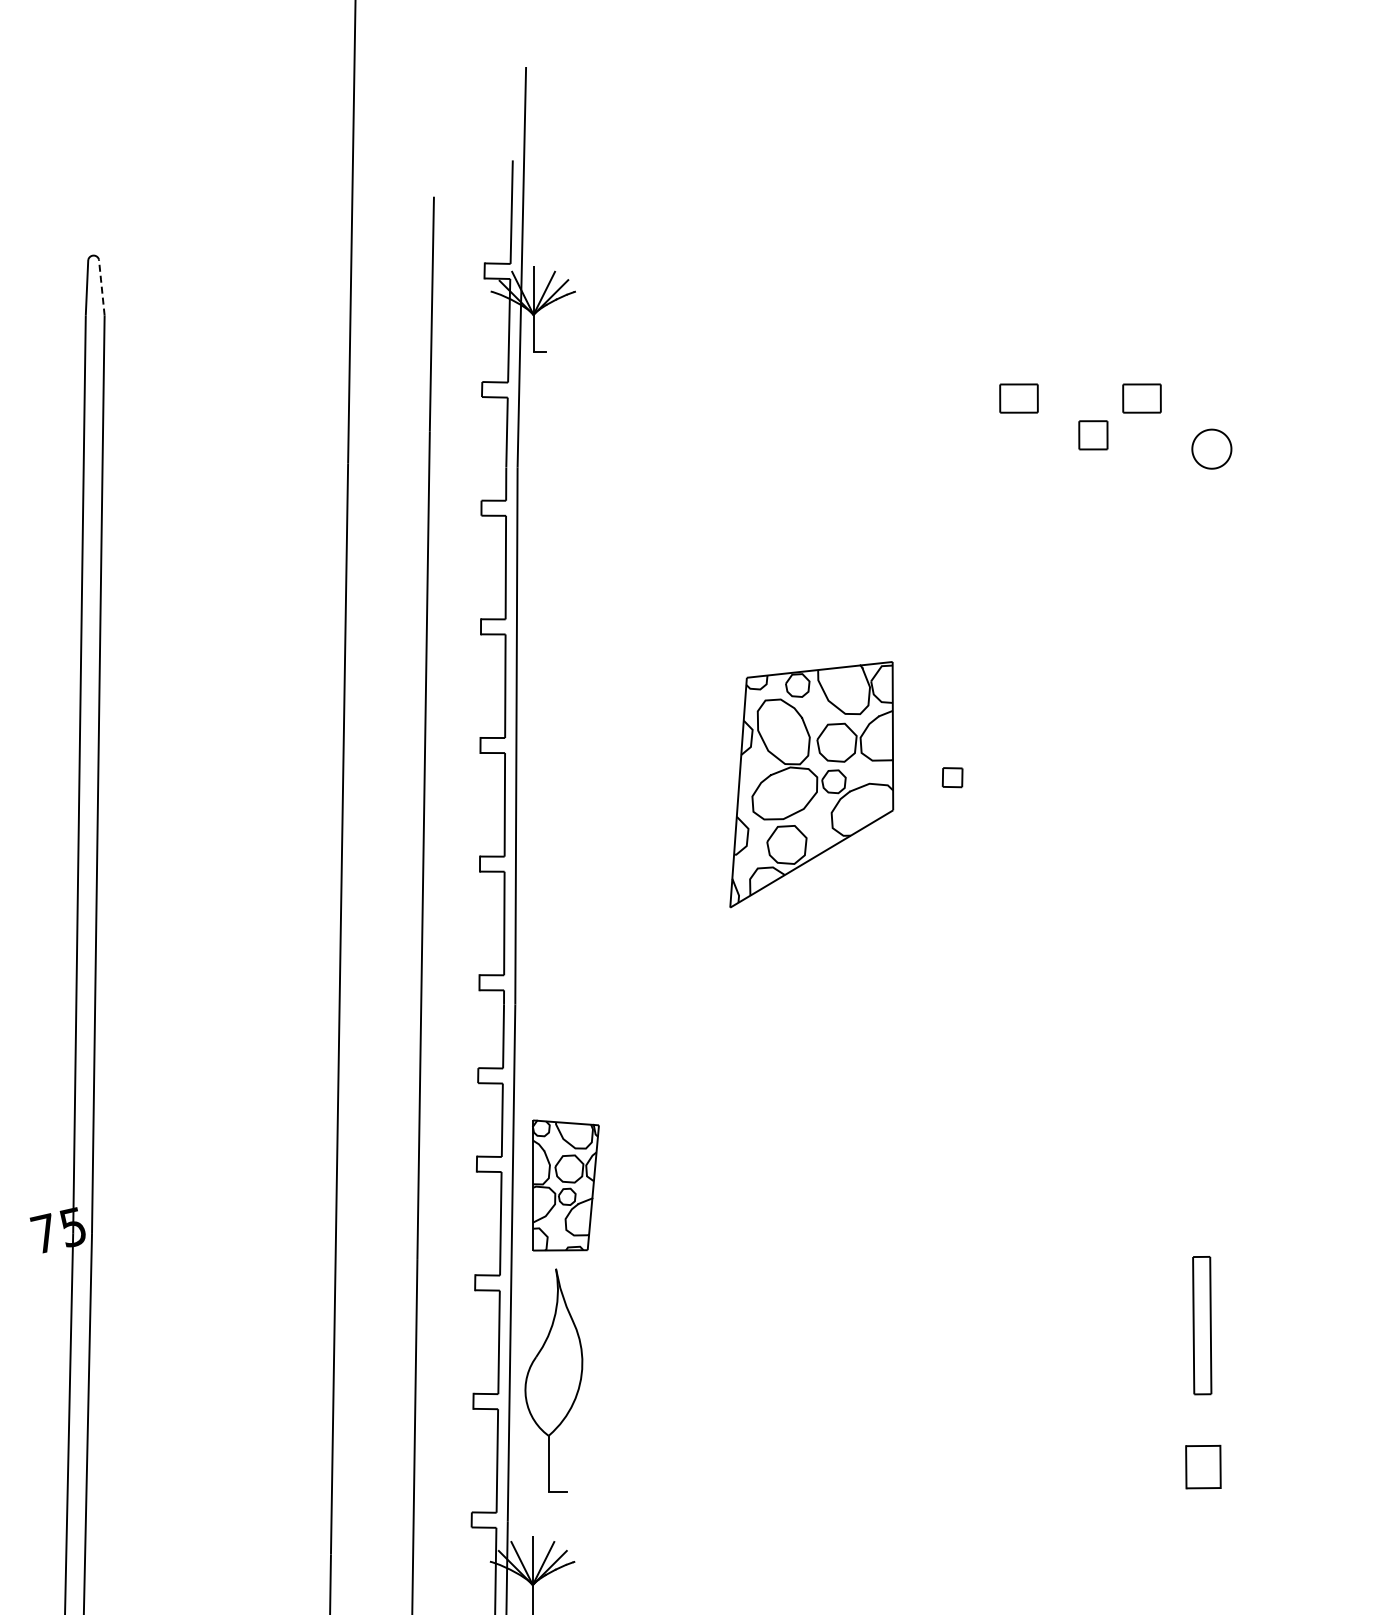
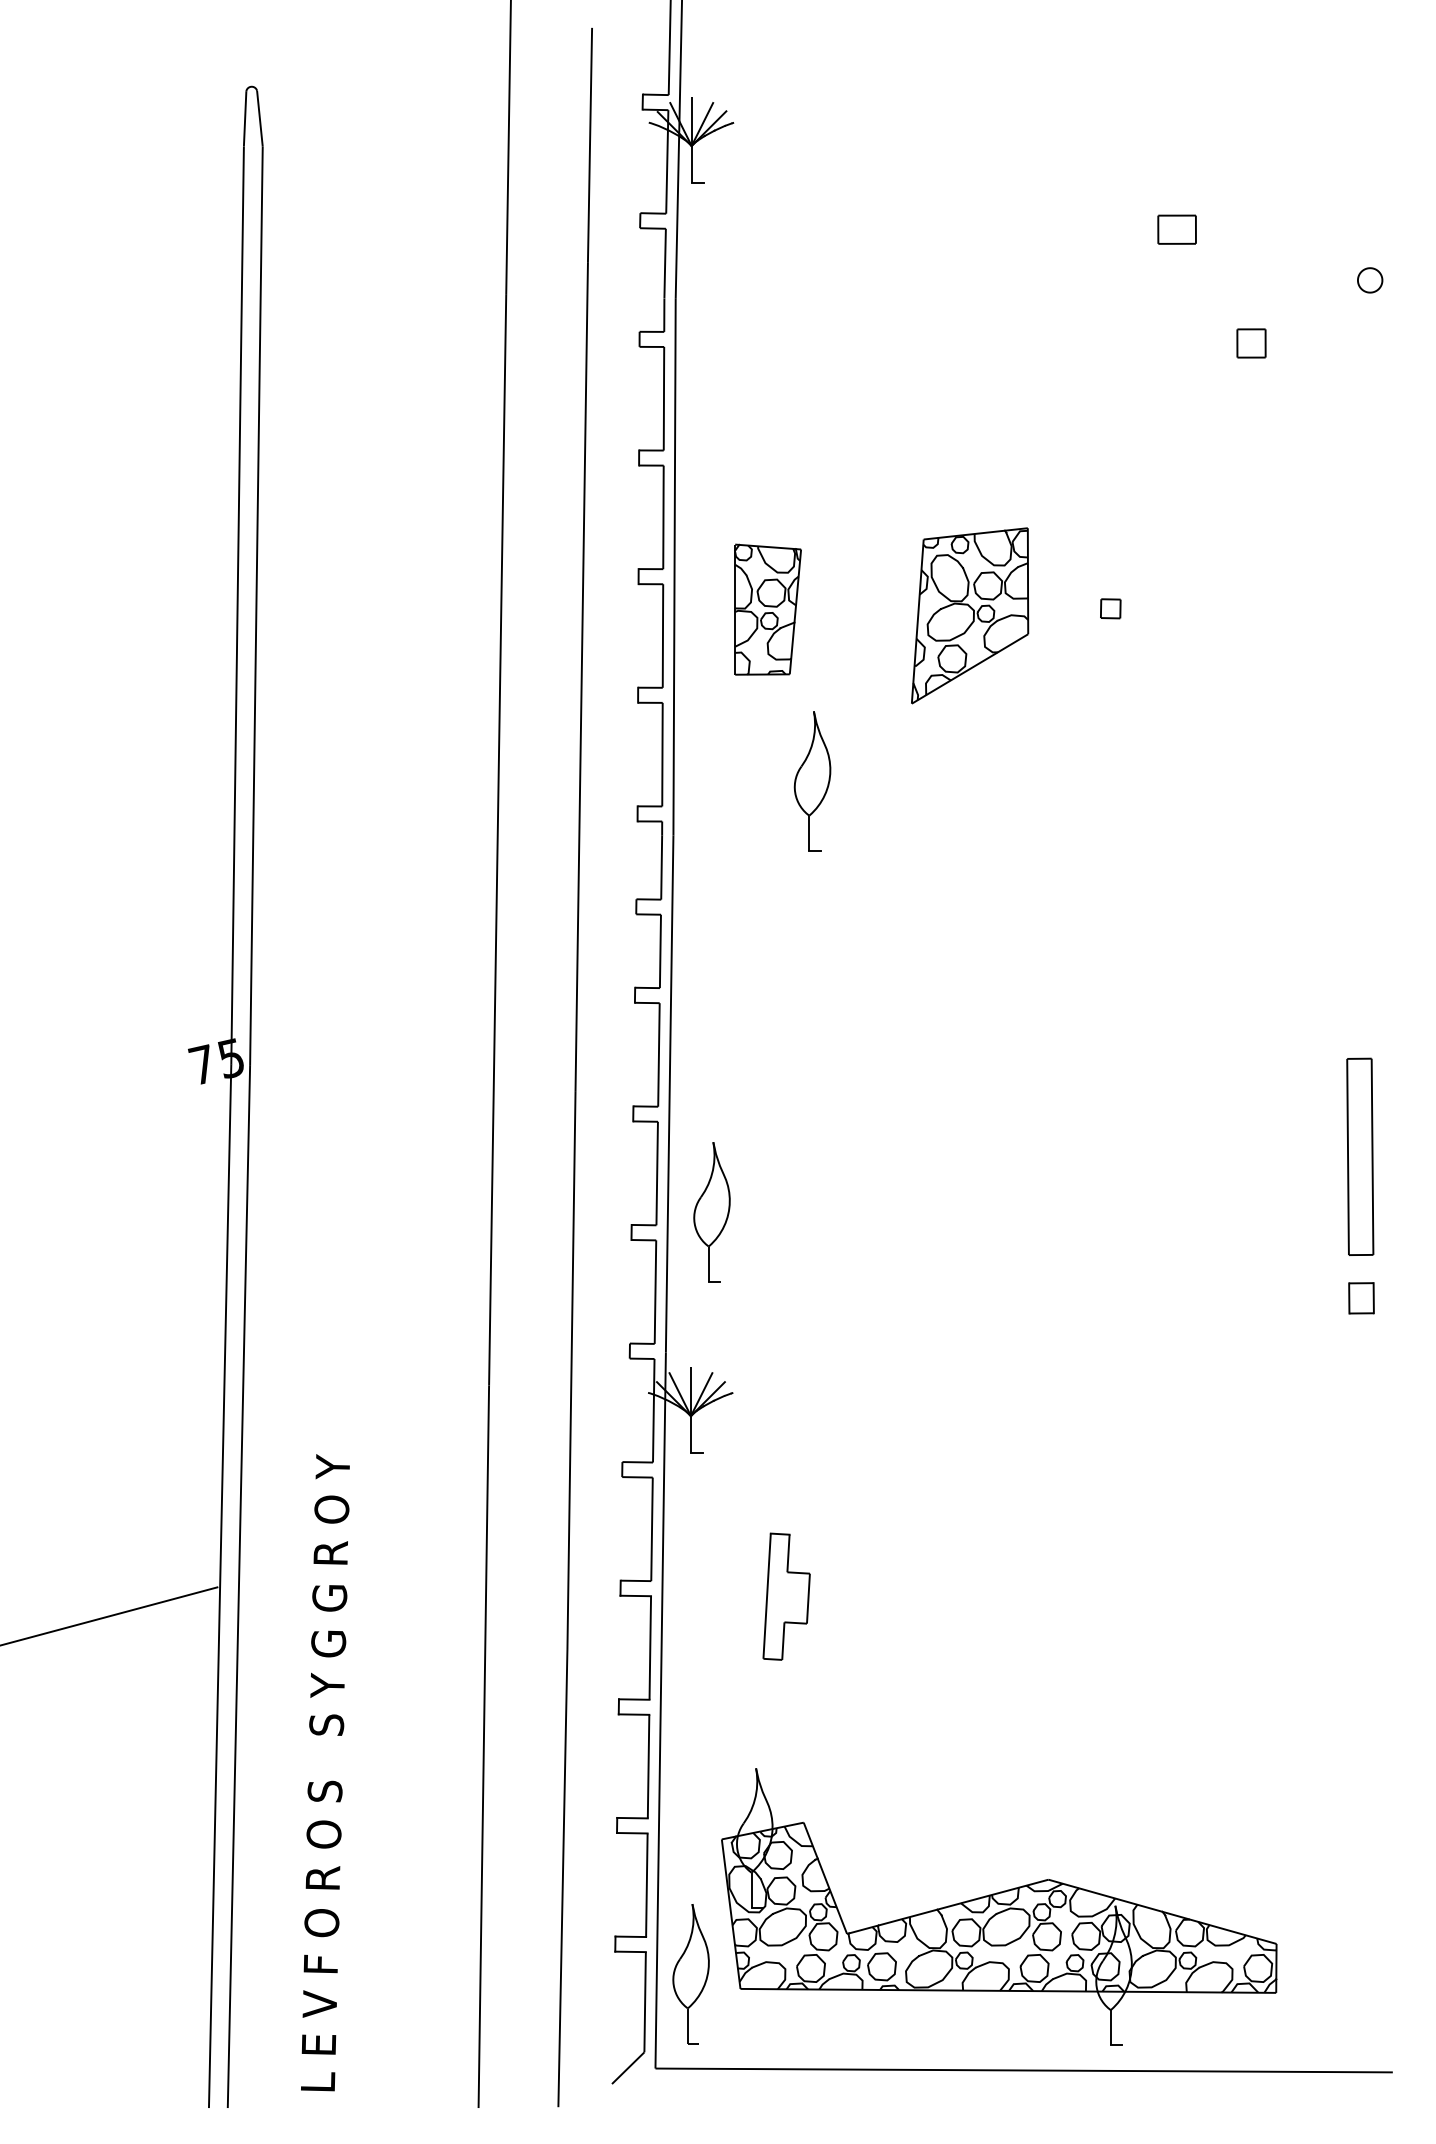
line: (101, 287) -> (259, 118), dashed -> solid
part: (1141, 398) -> (1299, 229), removed
part: (1093, 435) -> (1251, 343), moved
part: (1212, 449) -> (1370, 280), size x0.62
part: (812, 784) -> (970, 615), size x0.71
part: (654, 950) -> (812, 781), added
part: (565, 1185) -> (767, 609), moved
part: (1202, 1325) -> (1360, 1156), size x1.43
part: (553, 1381) -> (711, 1212), size x0.62
part: (1203, 1467) -> (1361, 1298), size x0.71

